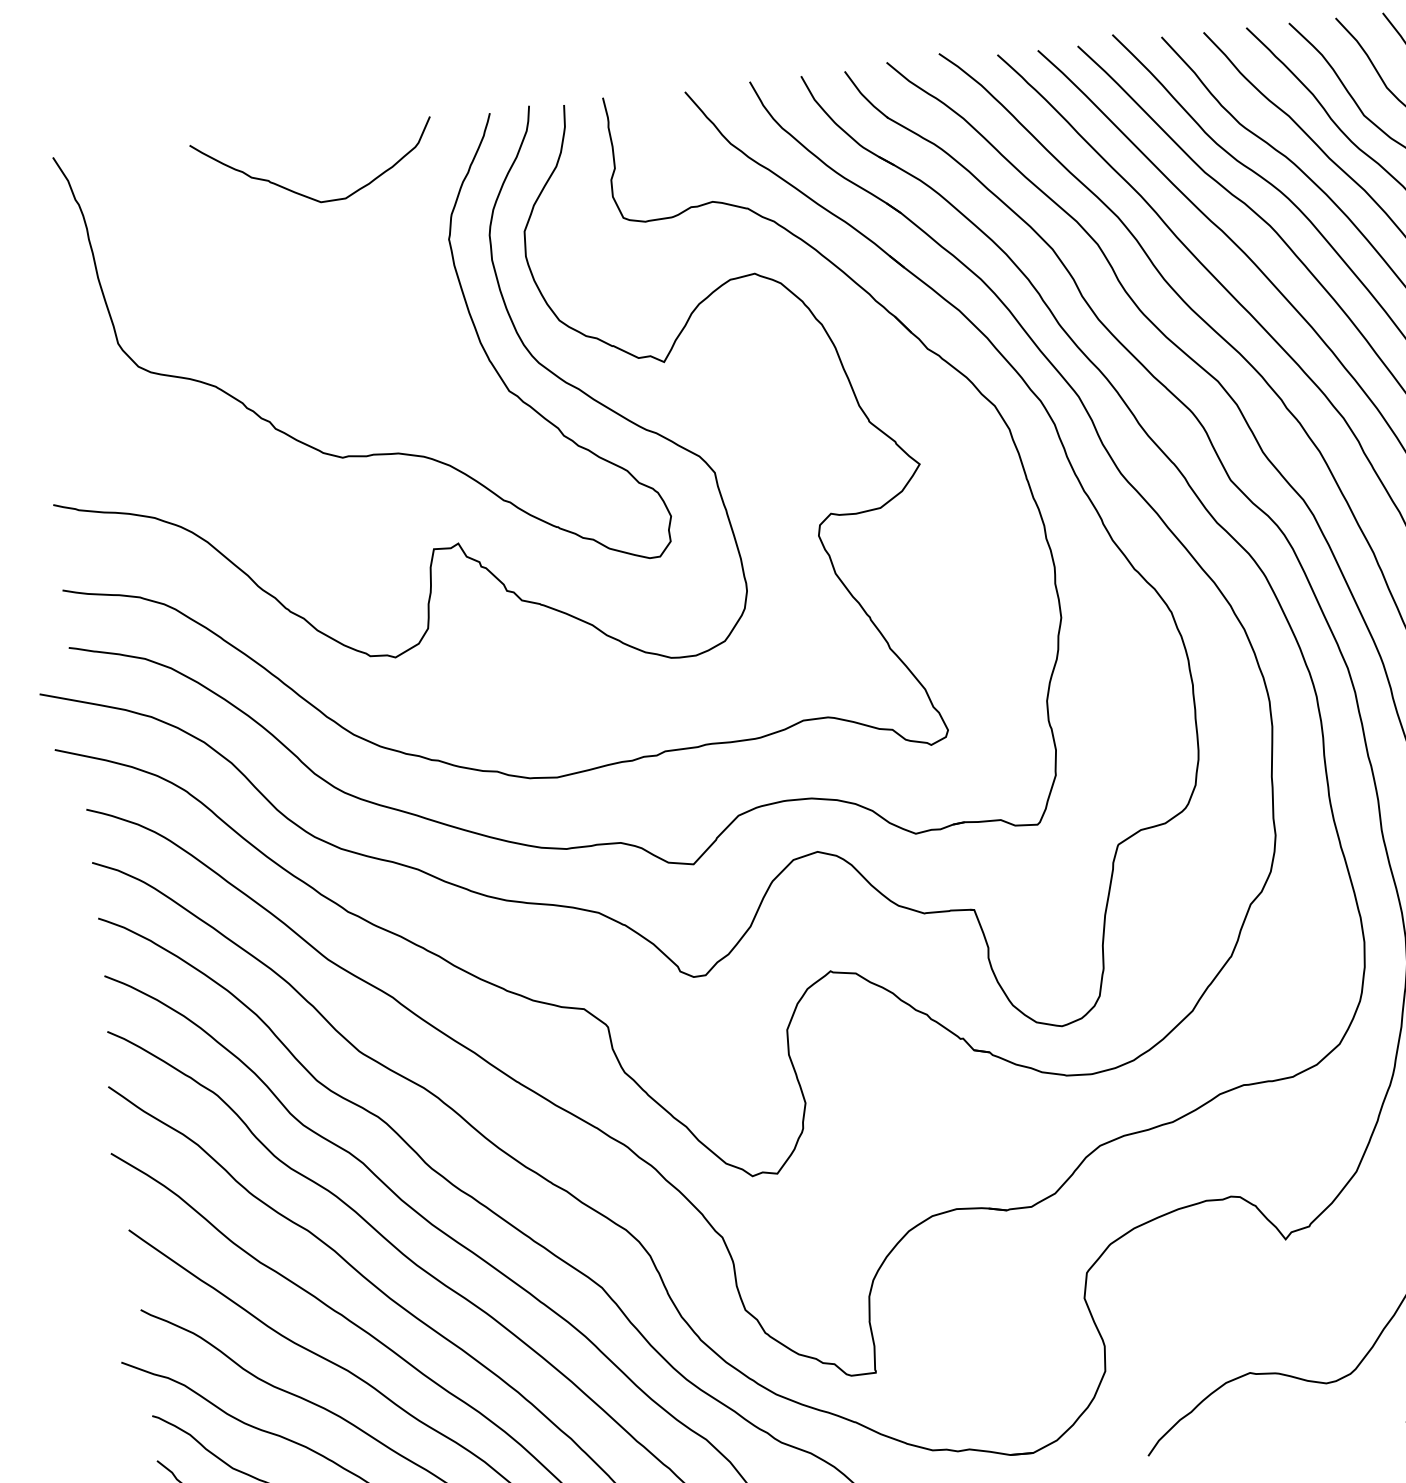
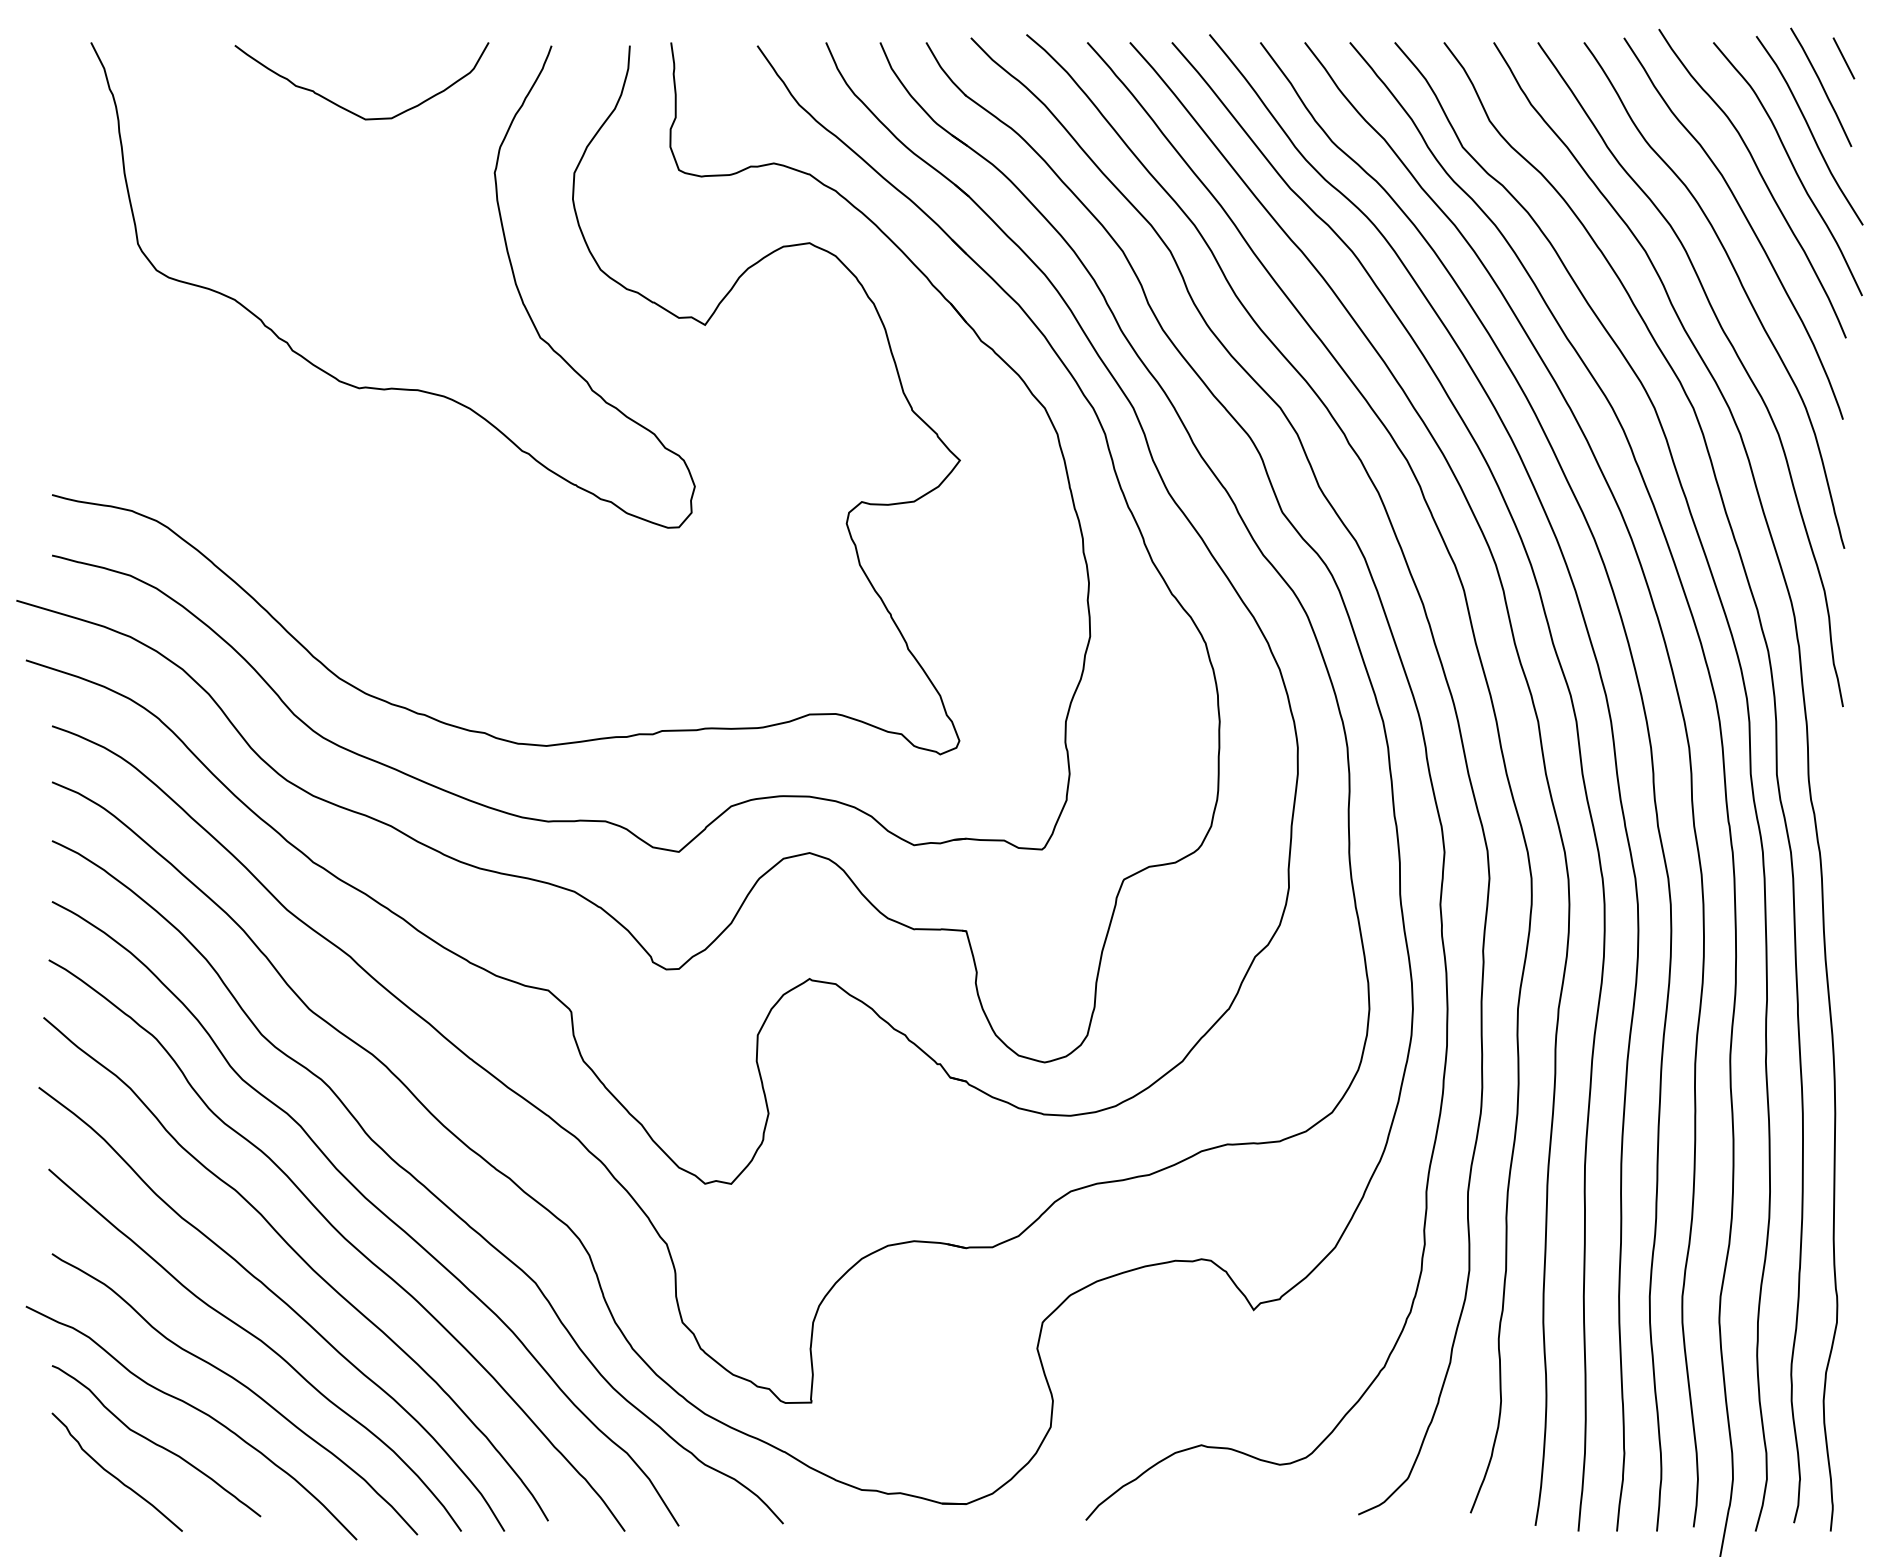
curve: (516, 334) -> (554, 279), removed

